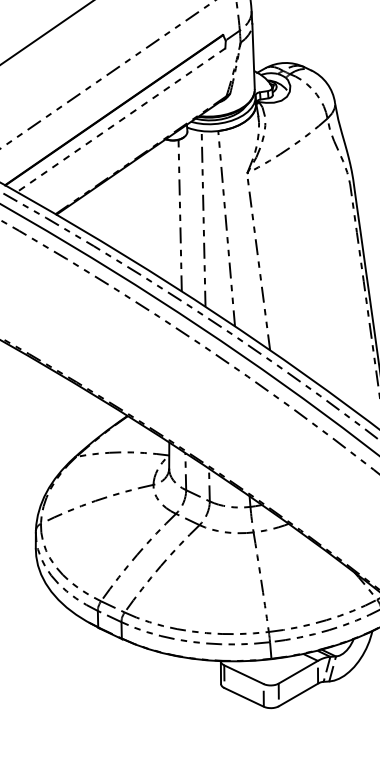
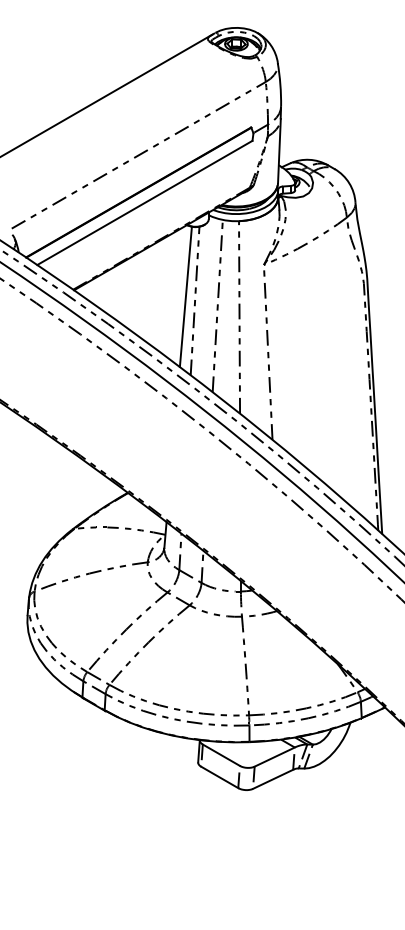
line: (120, 120) -> (144, 203), dashed -> solid
line: (170, 211) -> (185, 296), added

